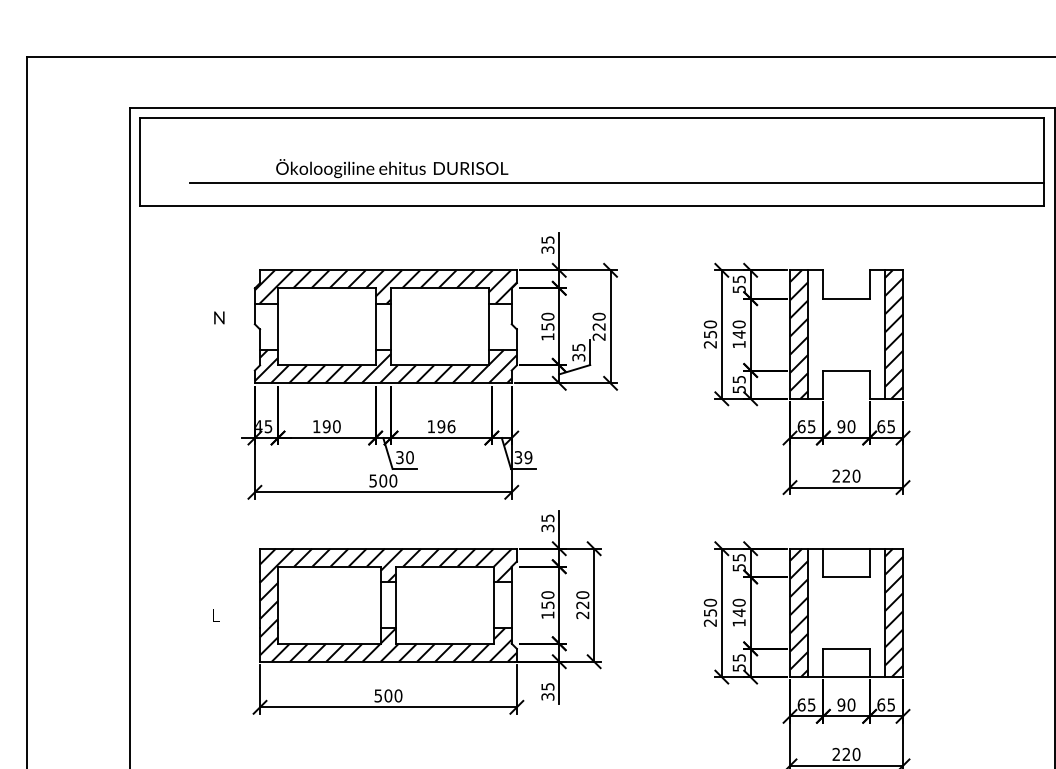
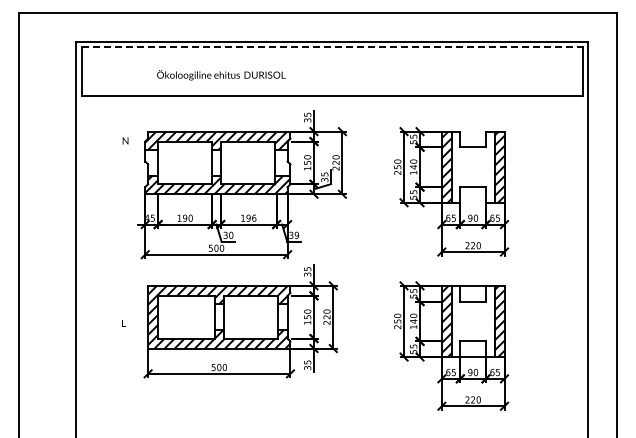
line: (592, 118) -> (332, 47), solid -> dashed
line: (616, 183) -> (345, 83), removed
text: (219, 317) -> (125, 140), moved

